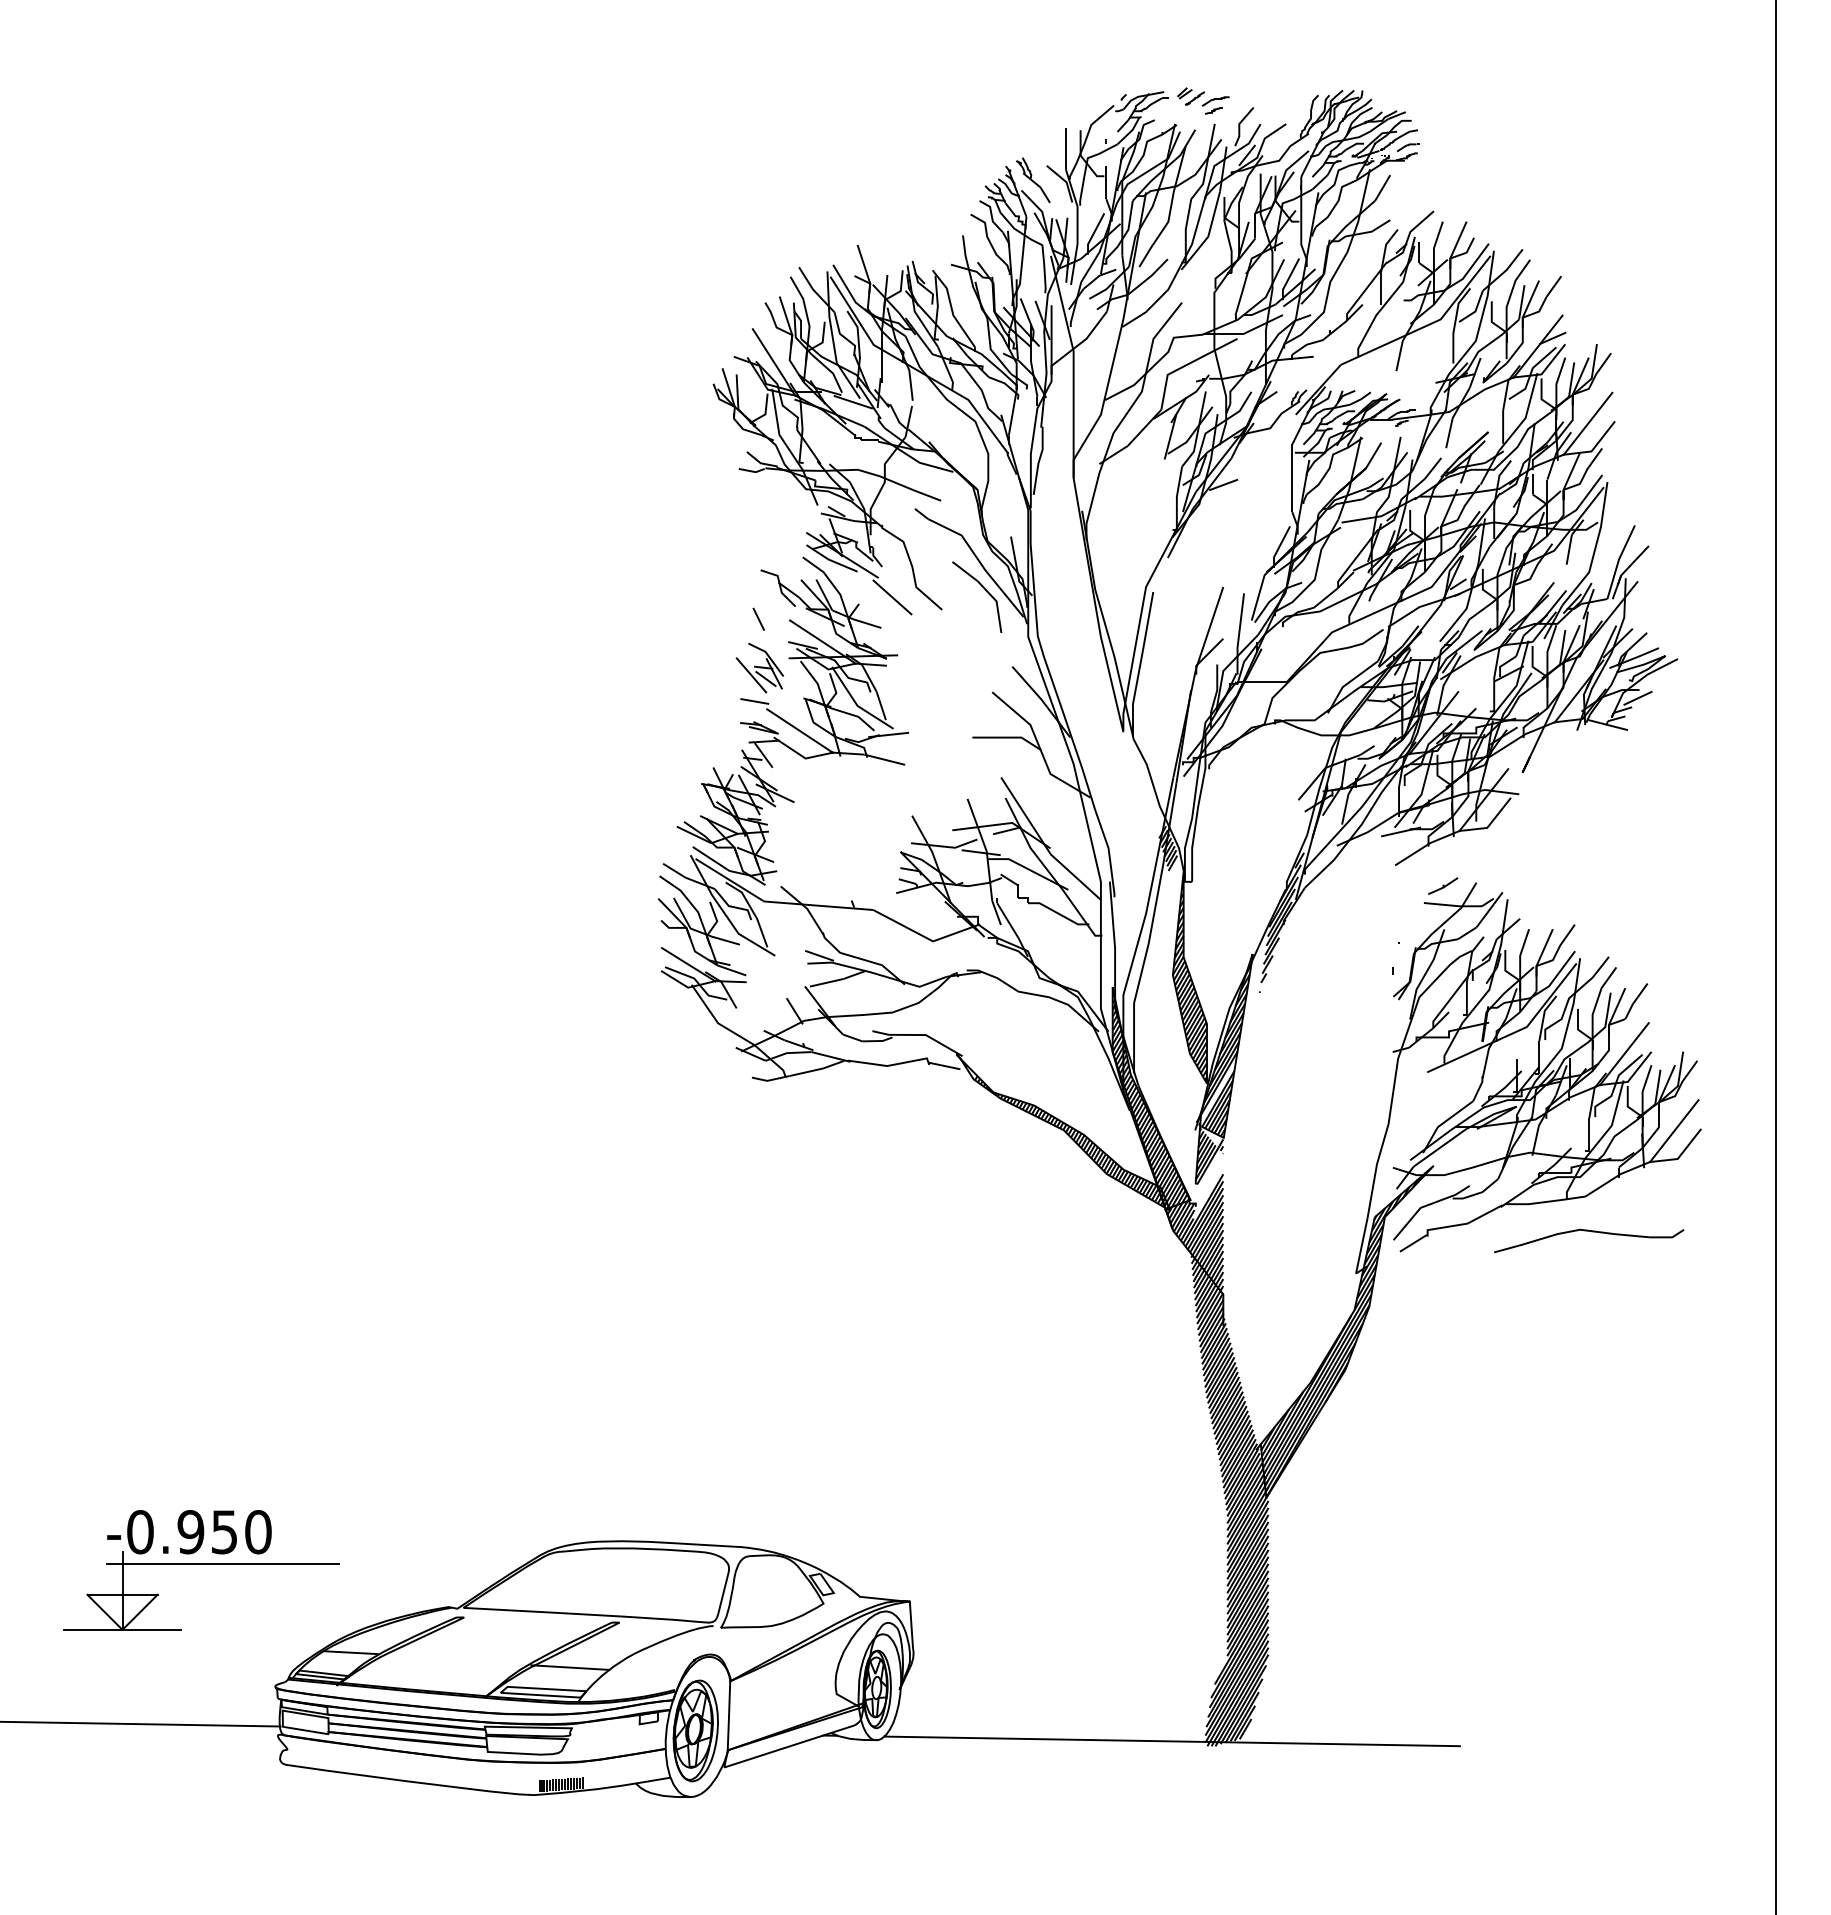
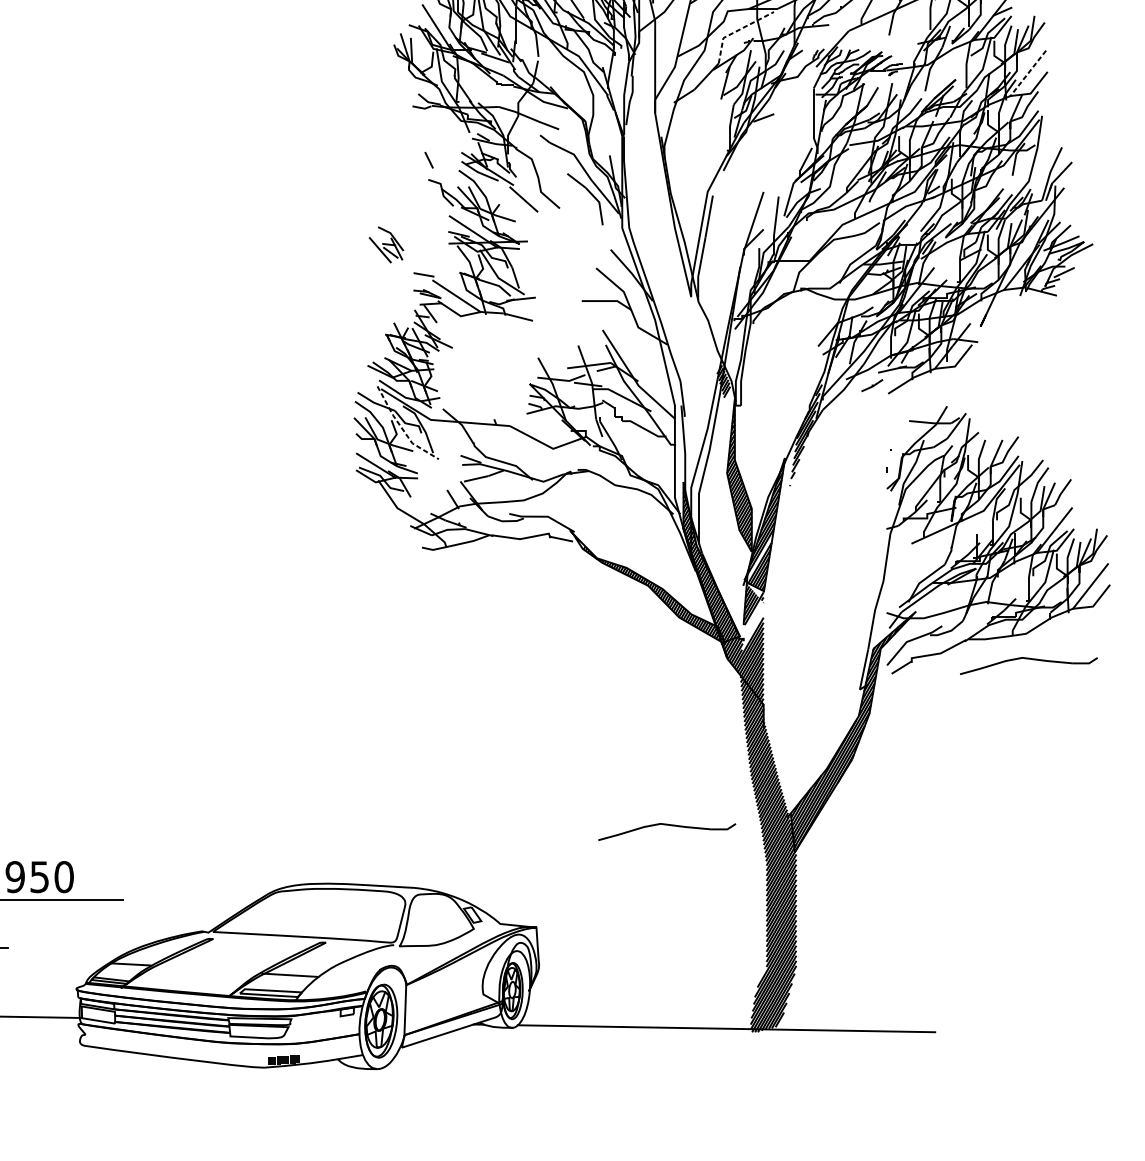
line: (1186, 364) -> (736, 30), solid -> dashed
line: (1587, 424) -> (1027, 74), solid -> dashed
line: (758, 618) -> (428, 159), moved
part: (759, 668) -> (386, 245), moved
part: (1443, 885) -> (872, 385), moved
line: (724, 913) -> (402, 428), solid -> dashed
part: (1092, 1461) -> (668, 825), added

